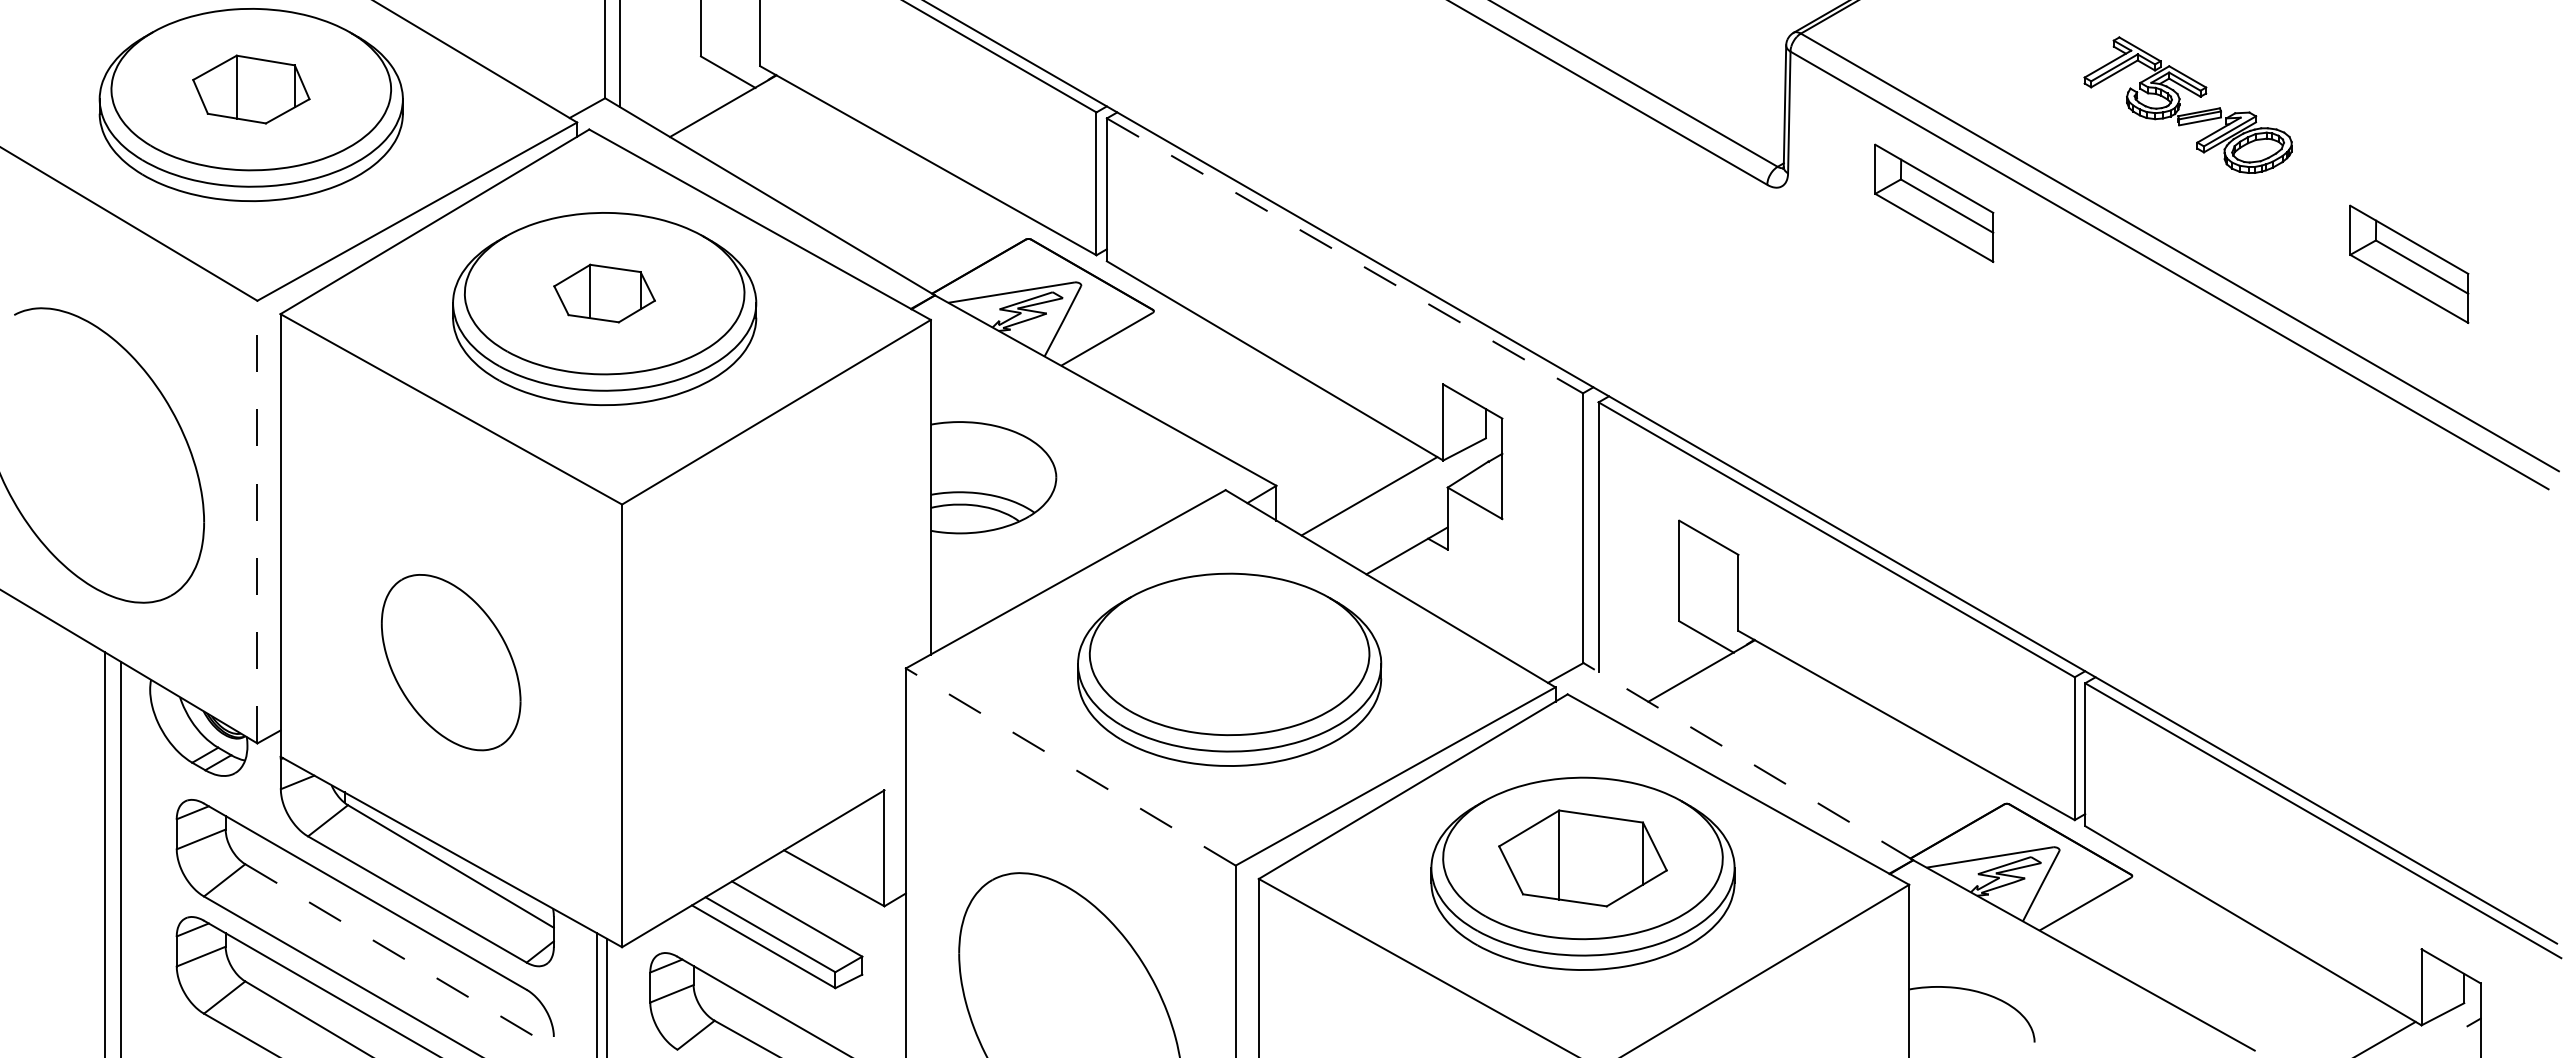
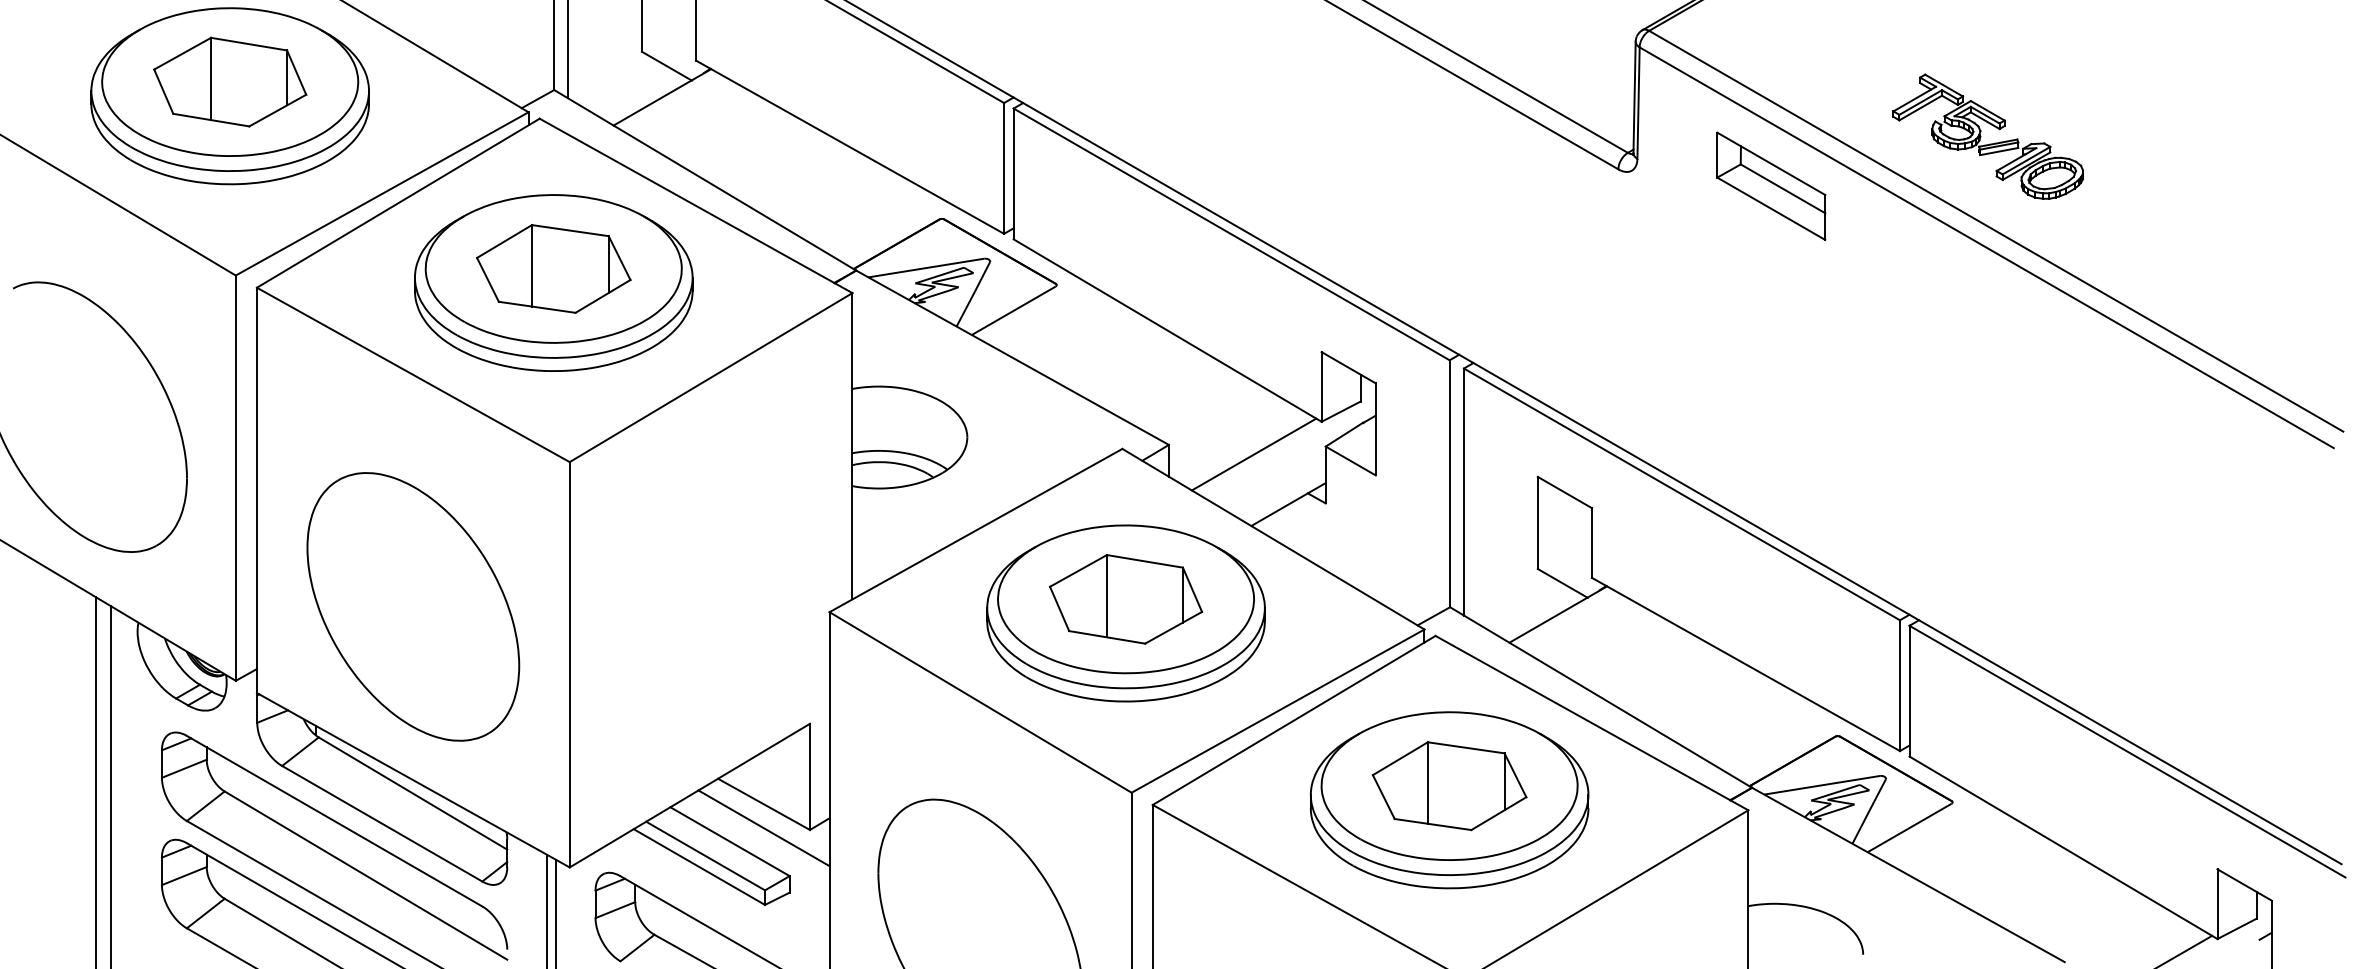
part: (251, 89) -> (230, 82), size x1.43
part: (2180, 104) -> (1981, 136), moved
line: (1344, 255) -> (1231, 234), dashed -> solid
part: (2409, 263) -> (2206, 241), removed
part: (604, 293) -> (553, 268), size x1.67
line: (257, 521) -> (235, 477), dashed -> solid
part: (1229, 654) -> (1125, 599), added
part: (450, 662) -> (412, 606), size x1.67
line: (1748, 761) -> (1601, 697), dashed -> solid
line: (1070, 766) -> (980, 701), dashed -> solid
line: (833, 904) -> (763, 828), added
line: (399, 956) -> (365, 875), dashed -> solid

